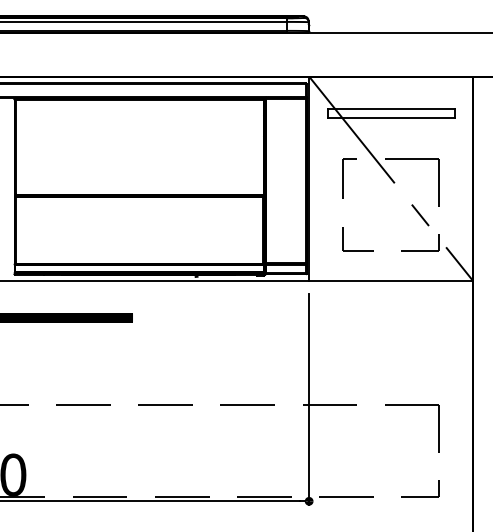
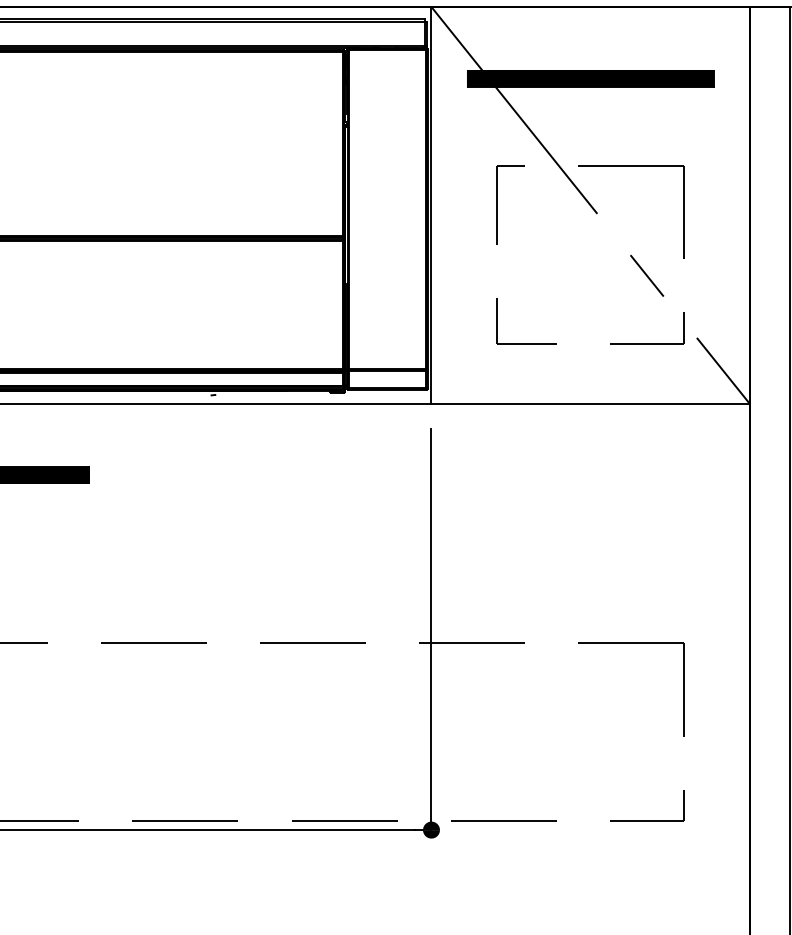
hatch: (390, 113) -> (589, 78), added

